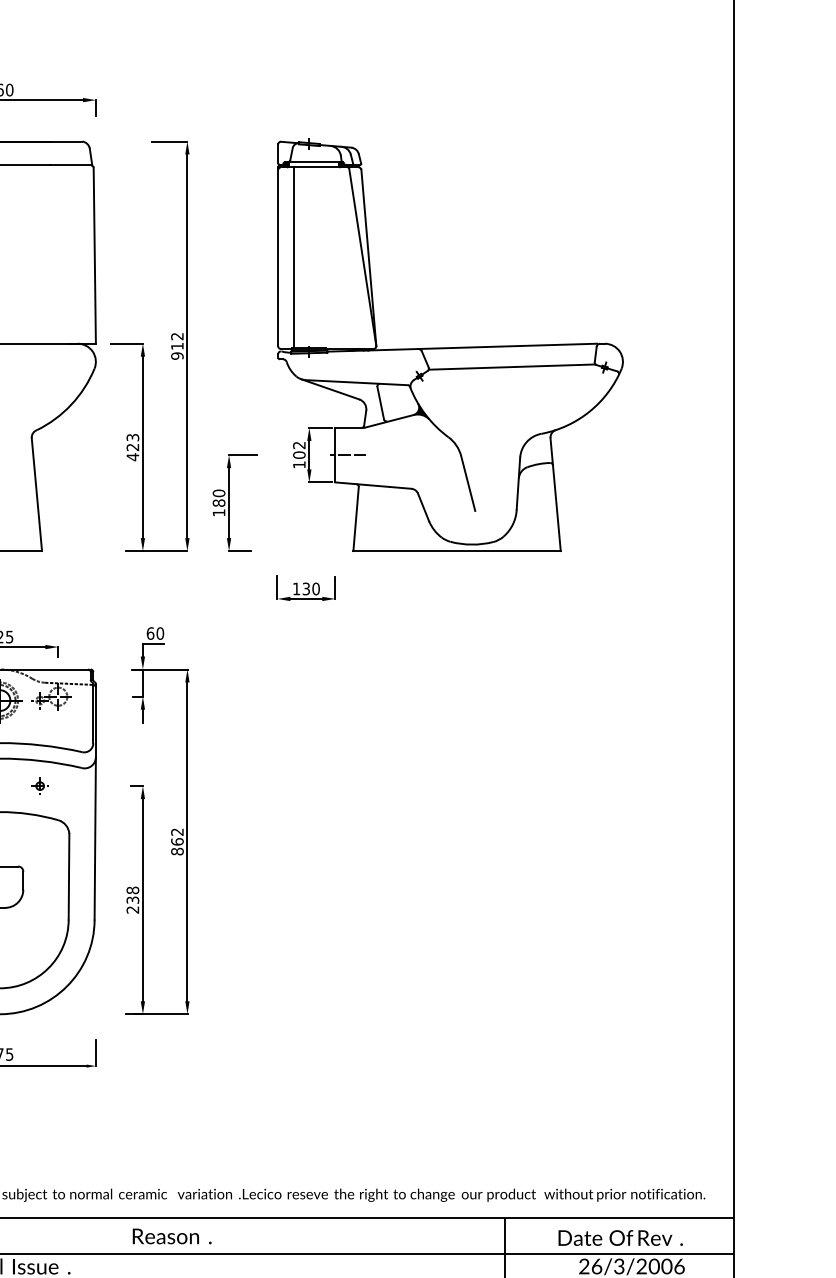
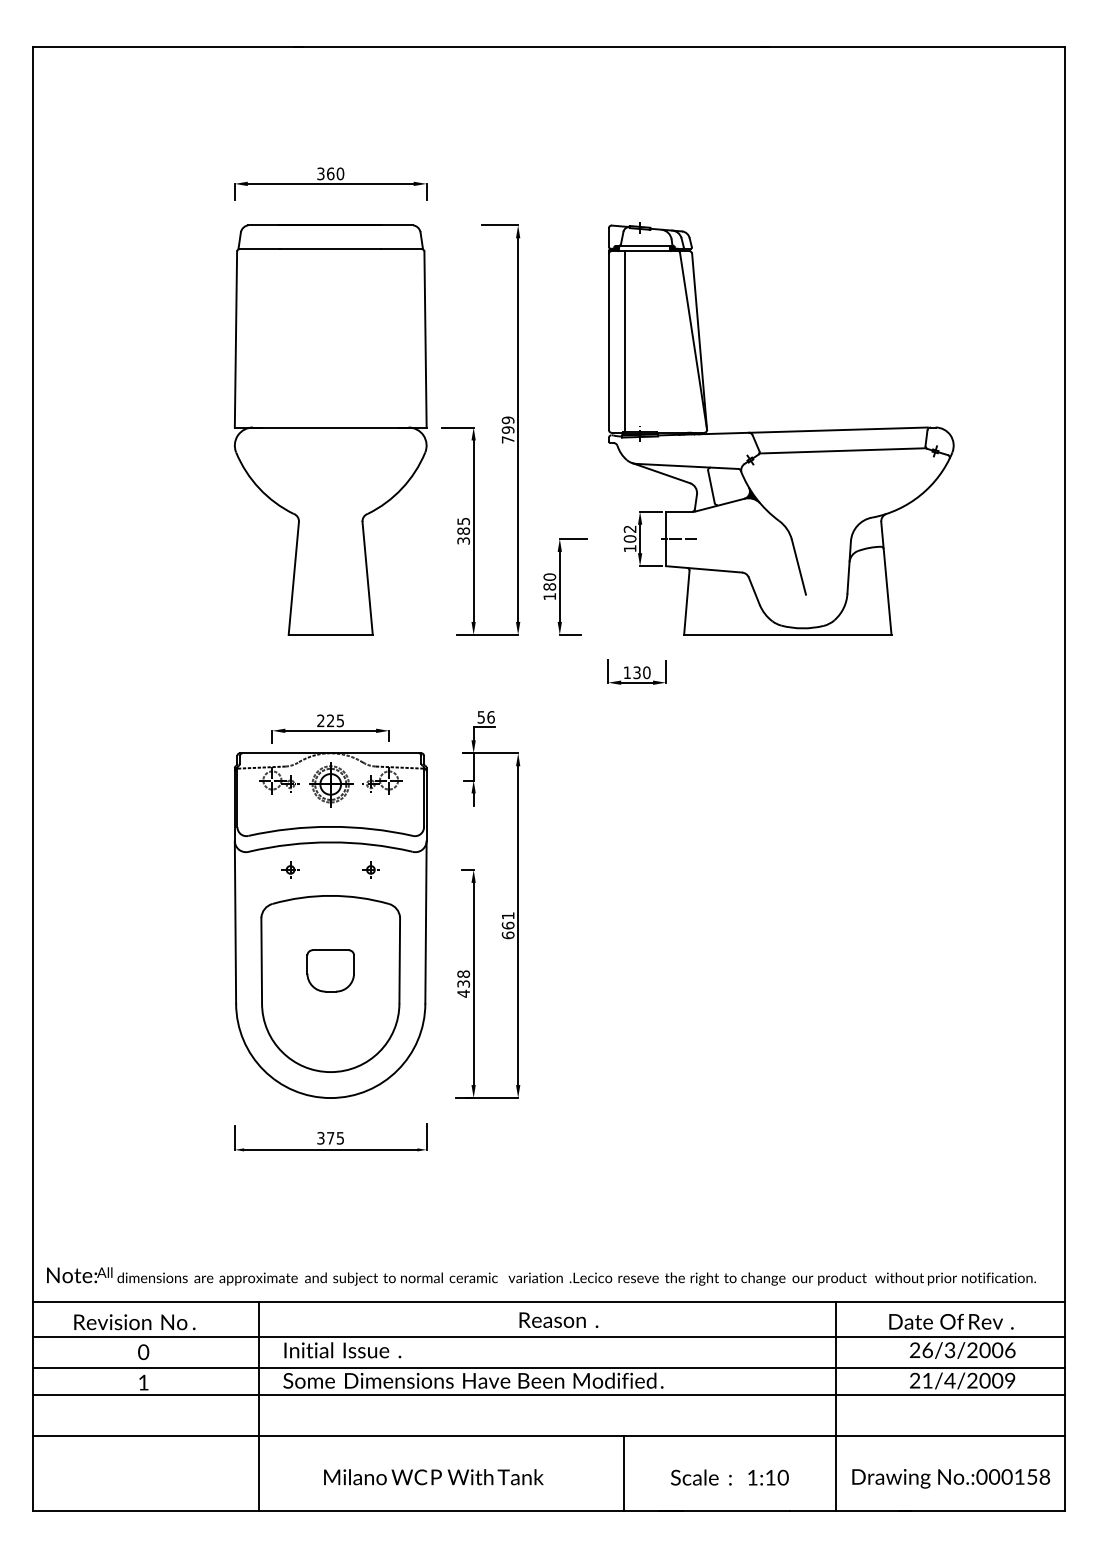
text: (176, 345) -> (507, 429), 912 -> 799
text: (132, 446) -> (463, 530), 423 -> 385
text: (154, 633) -> (485, 717), 60 -> 56
text: (176, 841) -> (507, 925), 862 -> 661
text: (132, 909) -> (463, 993), 238 -> 438
text: (171, 1235) -> (558, 1319), moved

